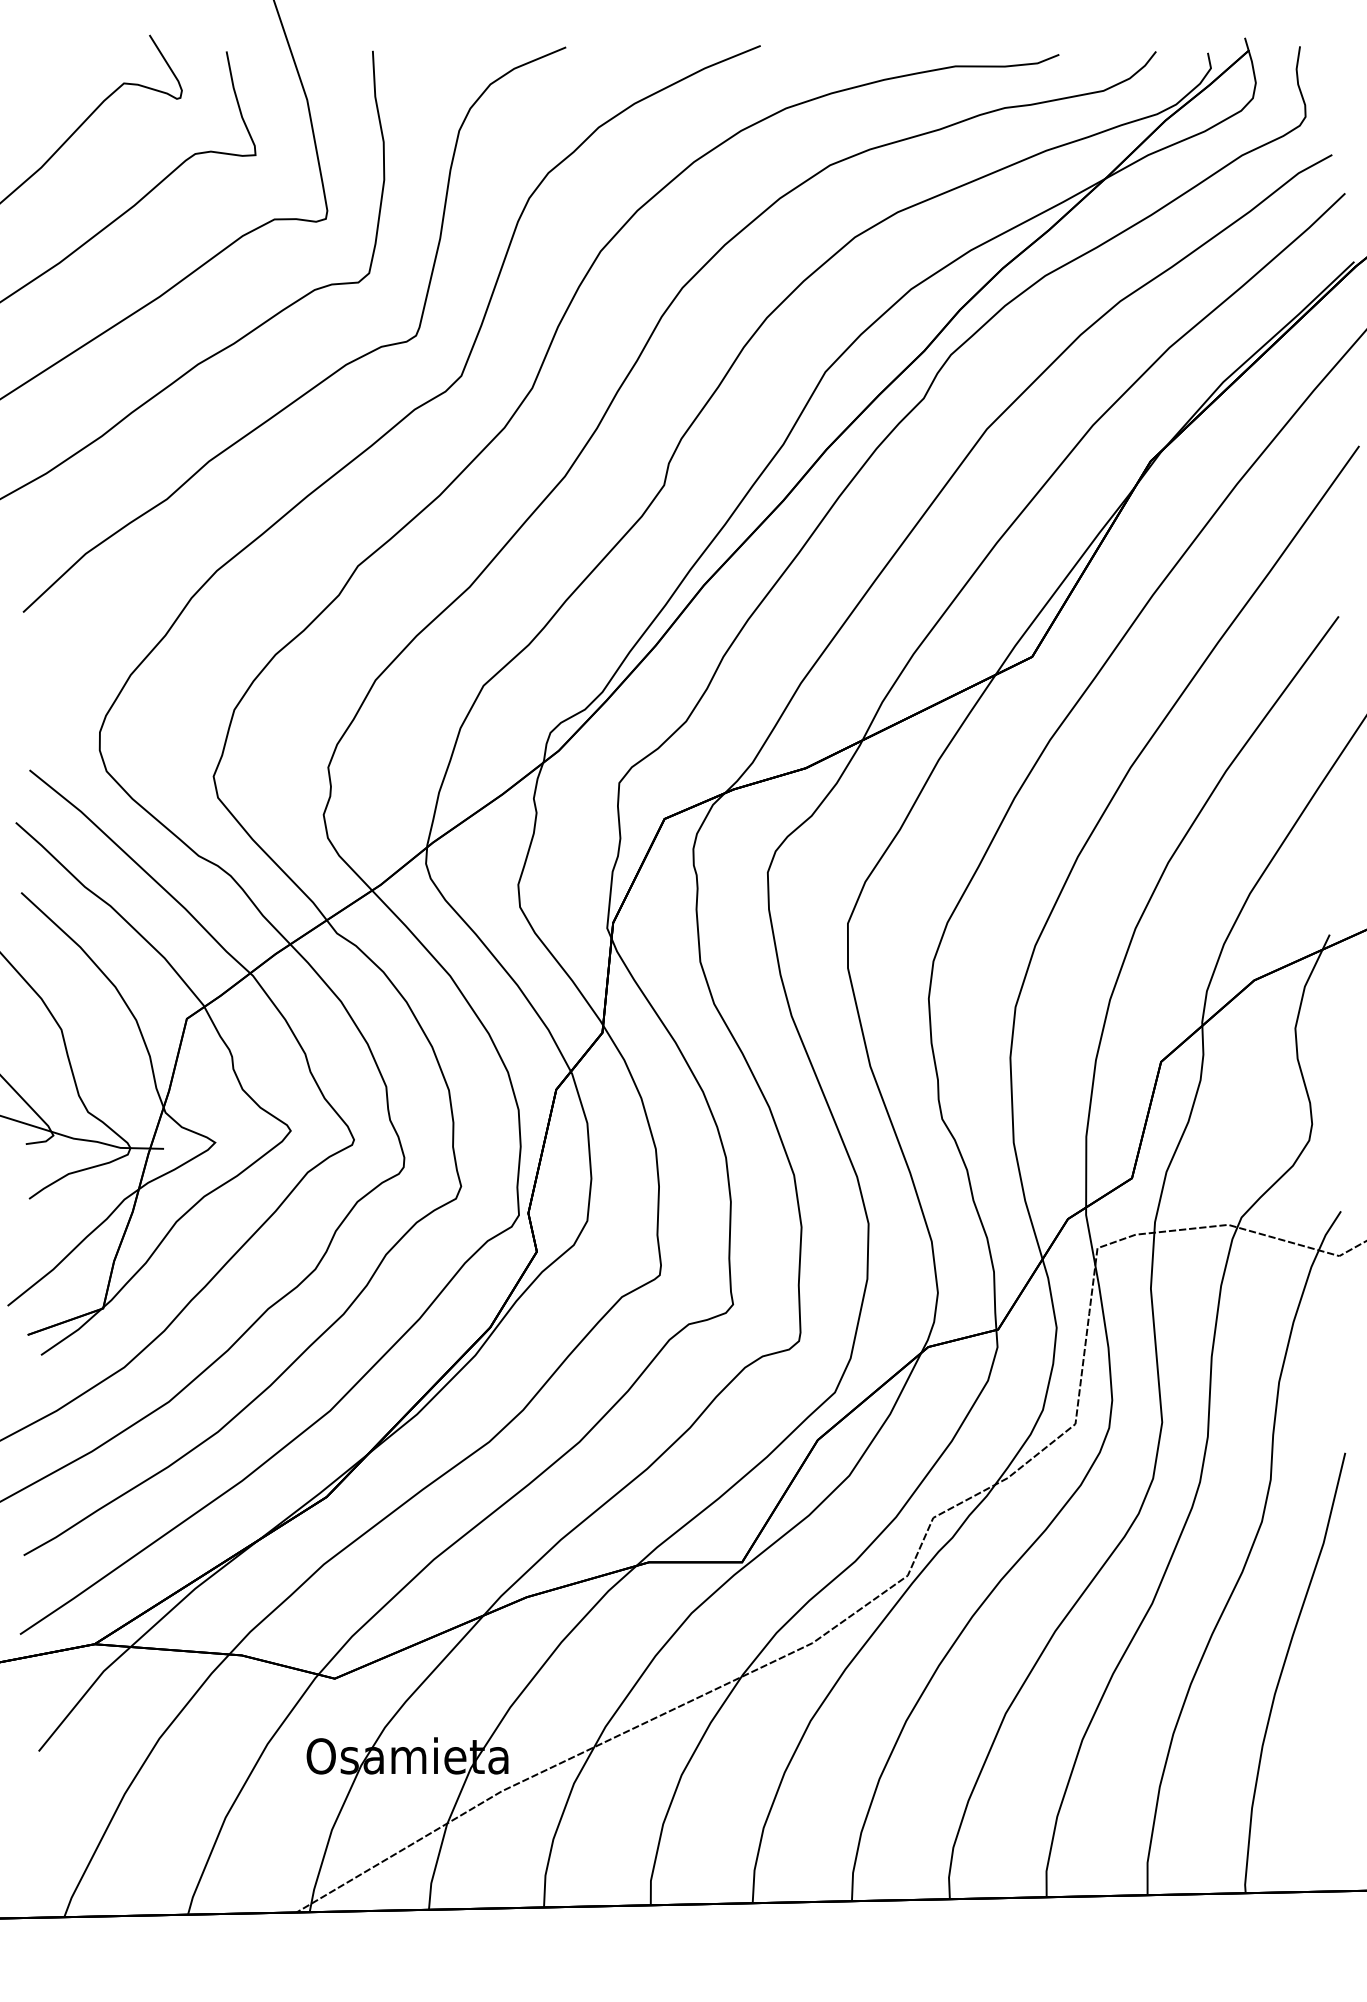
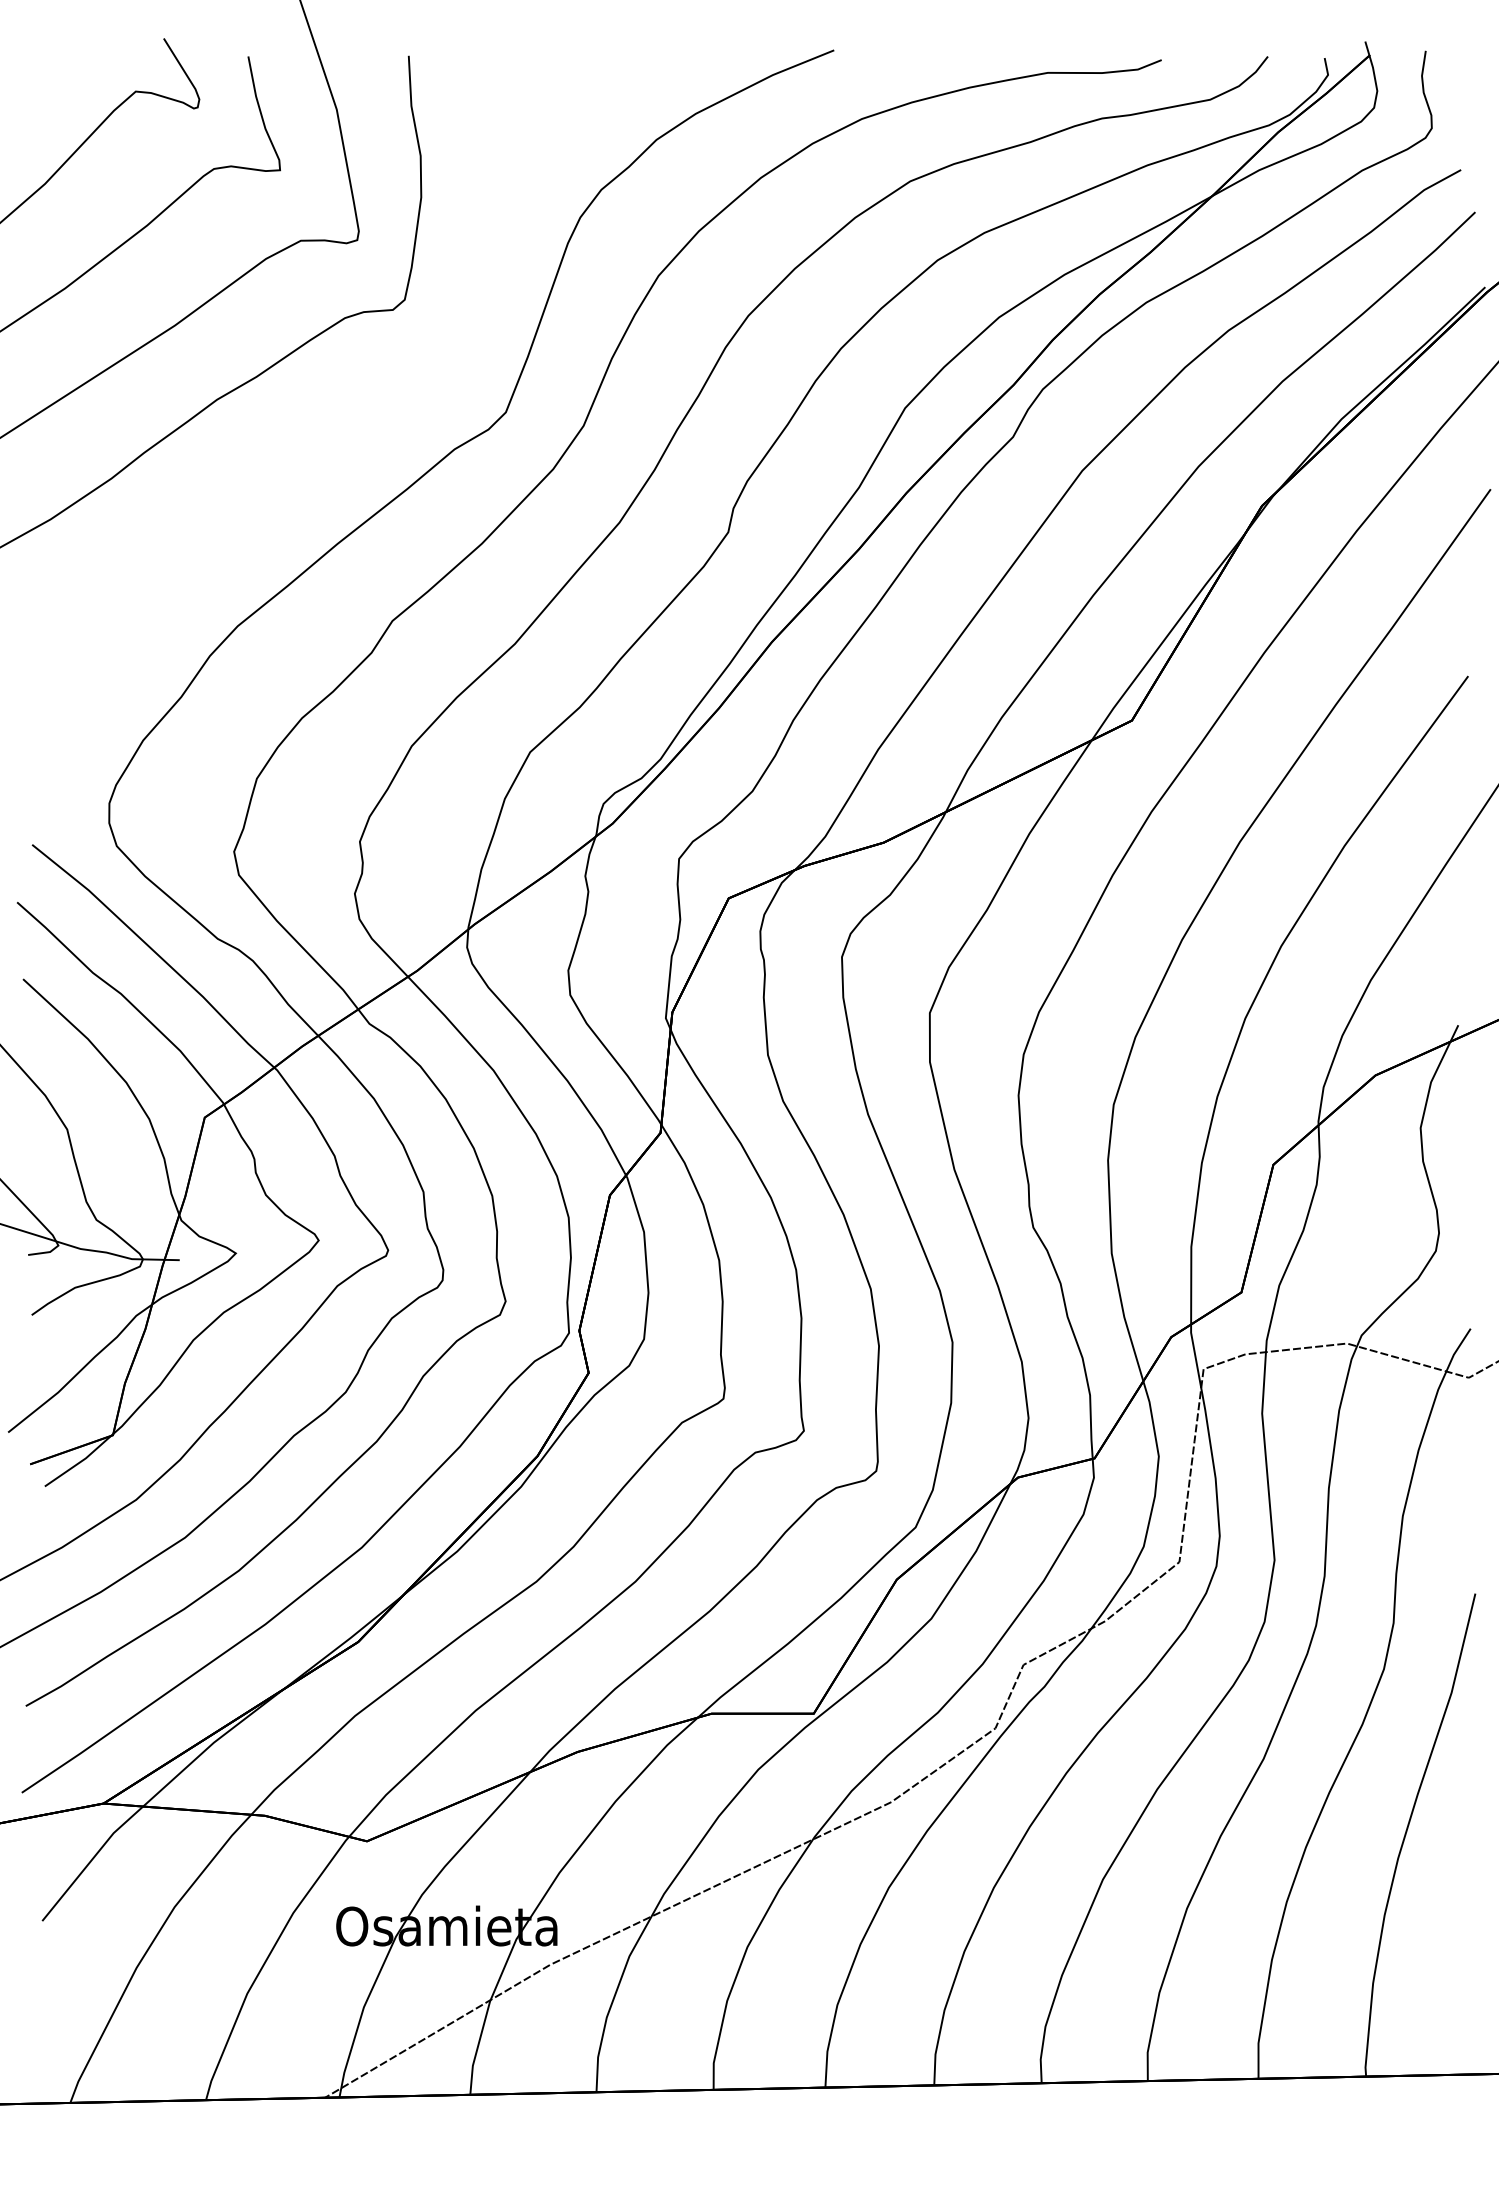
curve: (327, 376) -> (358, 413), removed

